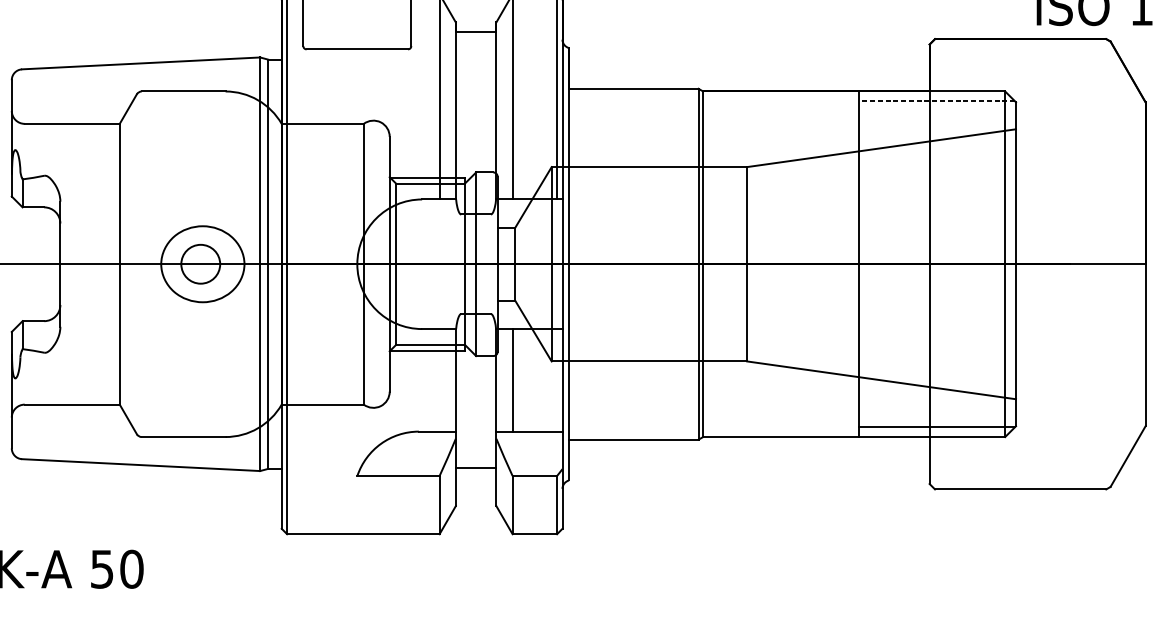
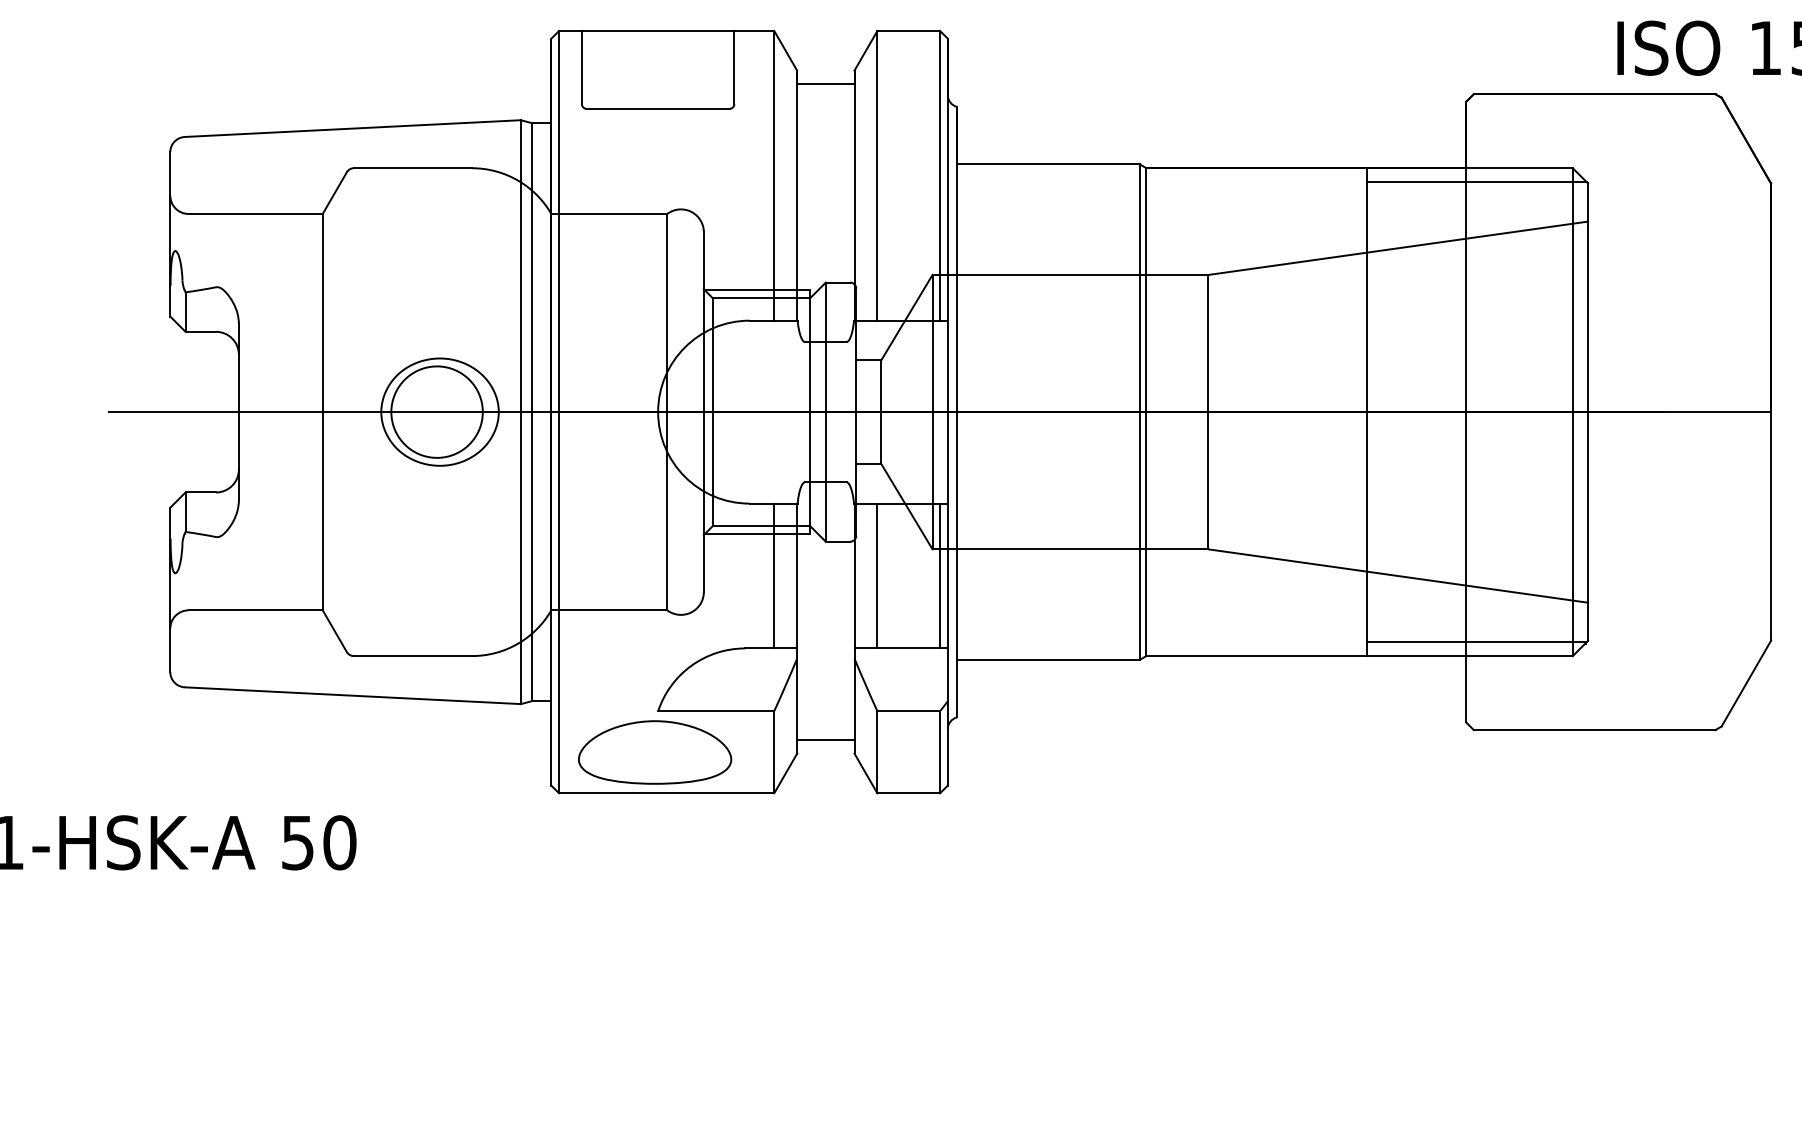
line: (936, 101) -> (1476, 182), dashed -> solid
circle: (200, 263) -> (436, 411), size x1.67
line: (439, 379) -> (774, 575), added
line: (557, 379) -> (940, 575), added
line: (475, 467) -> (825, 739), moved
part: (355, 505) -> (655, 752), added

